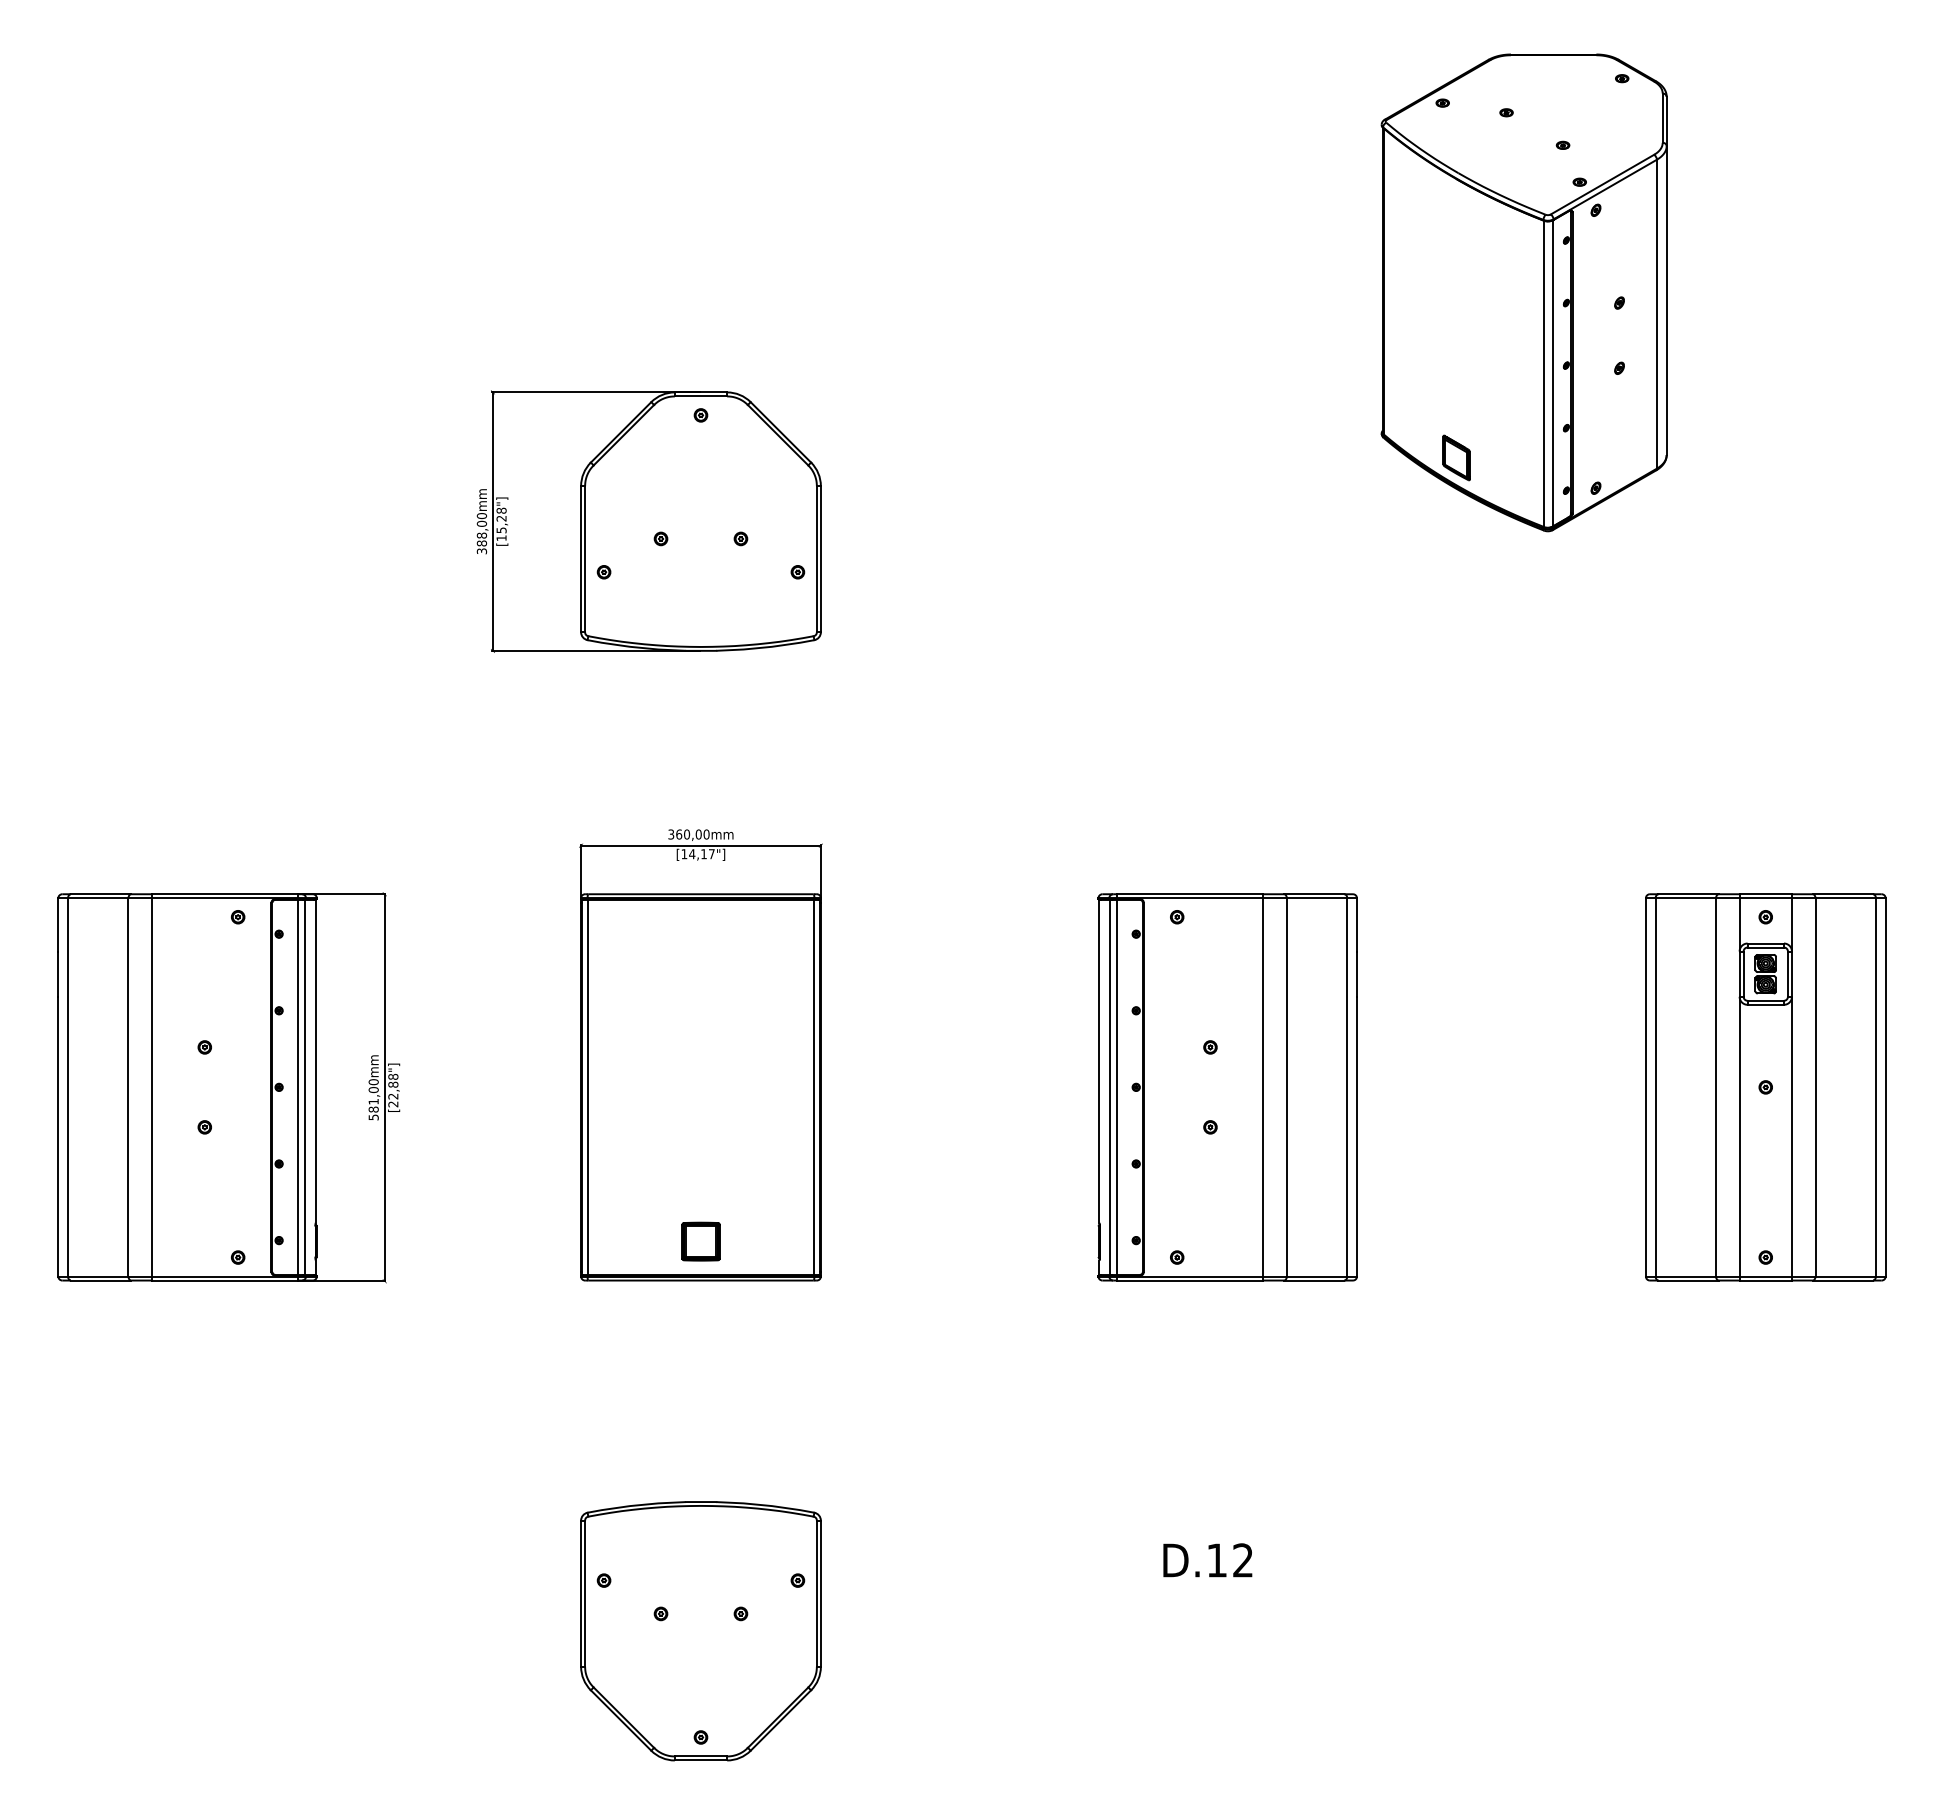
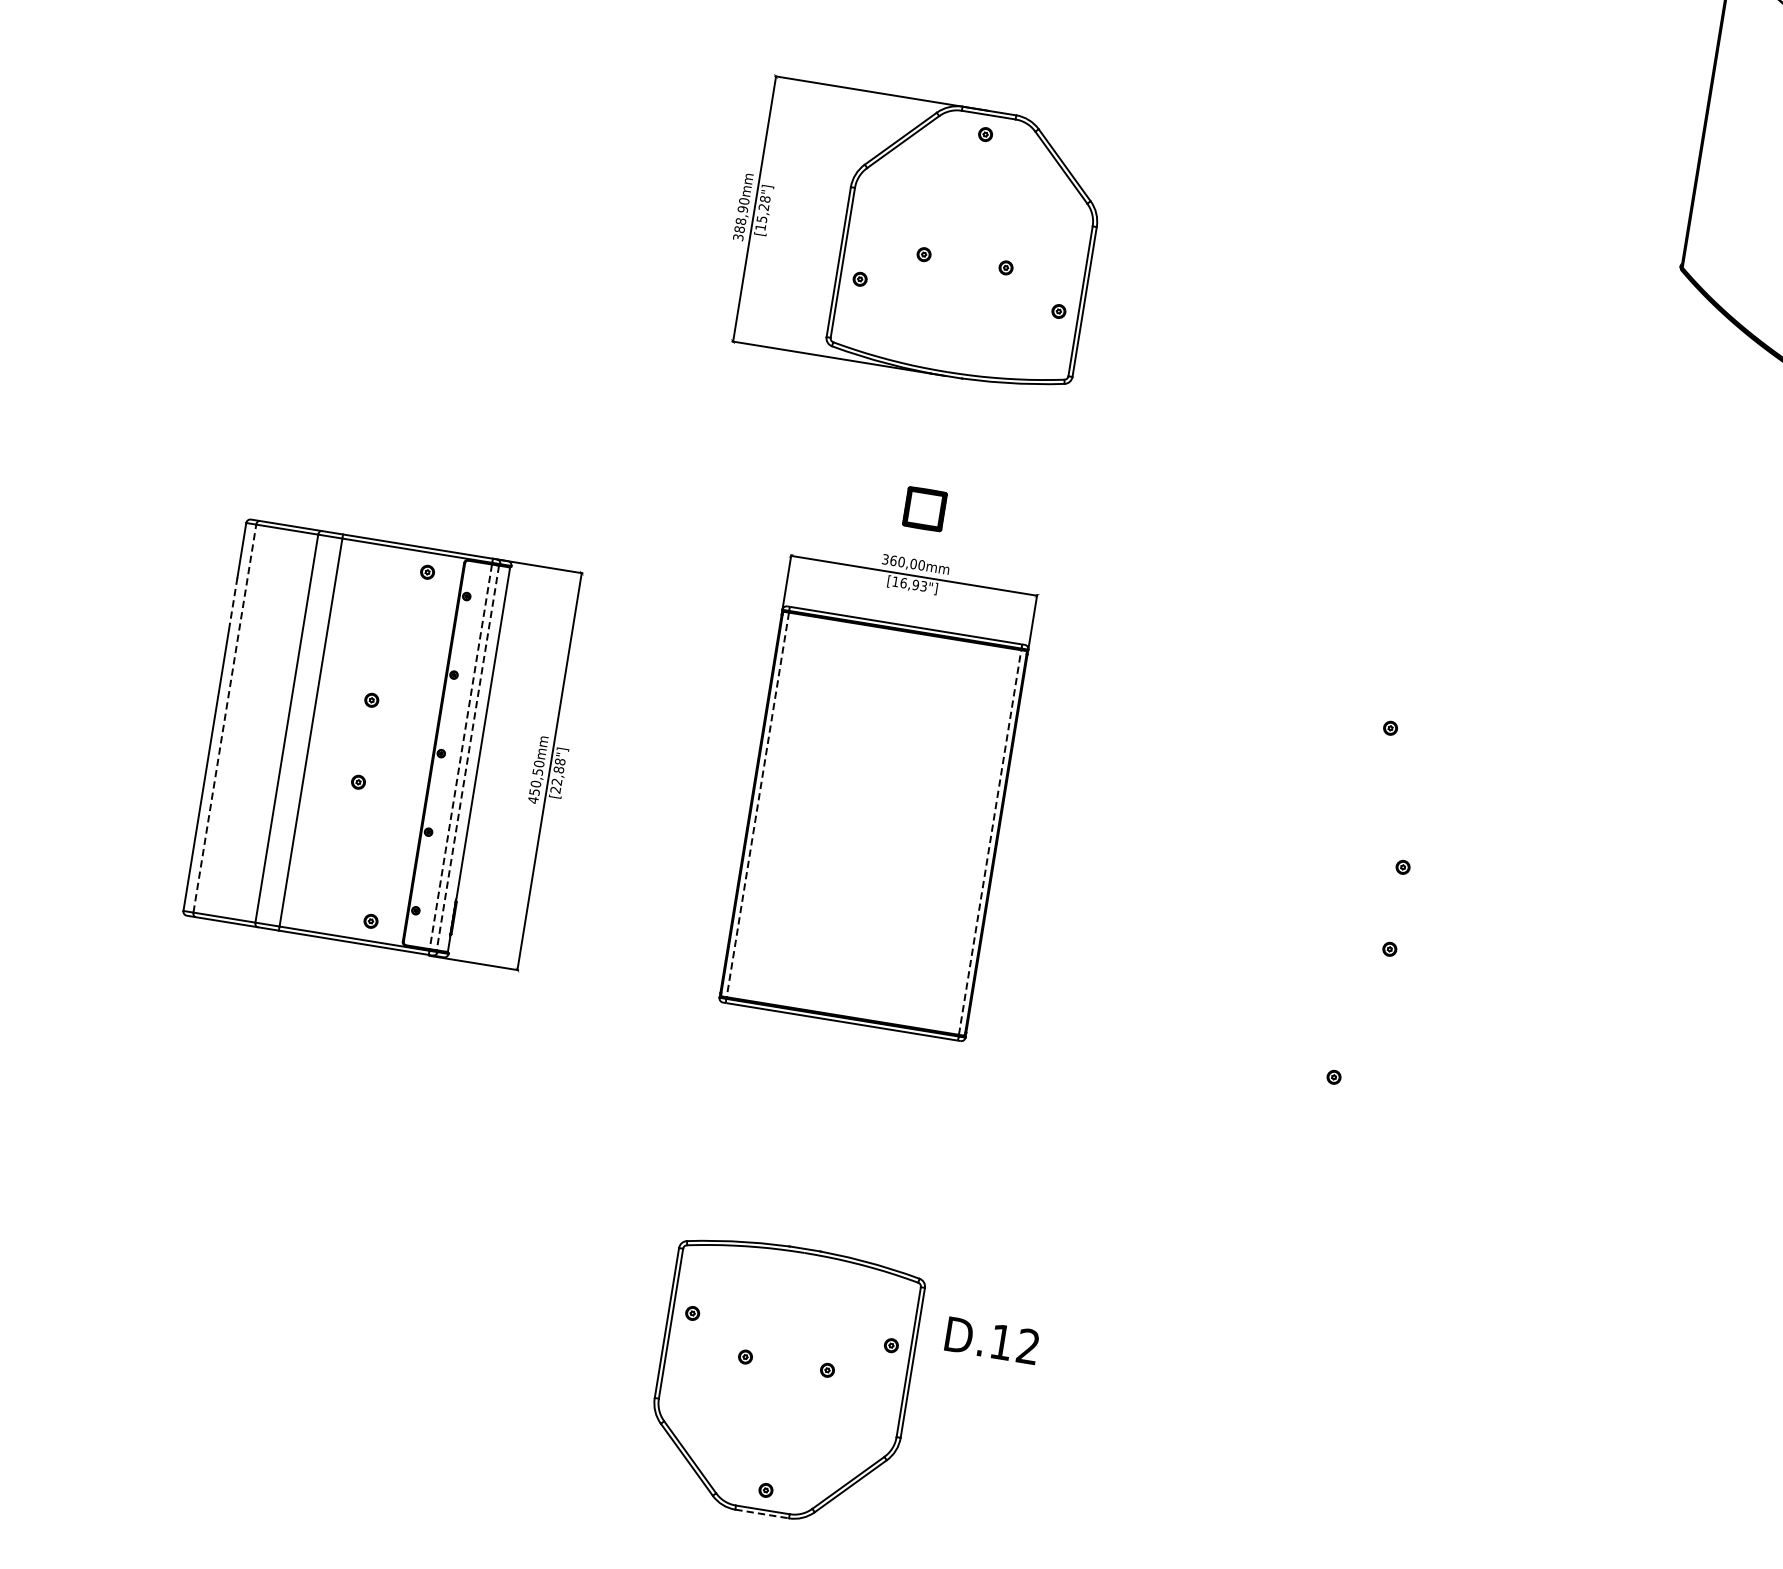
part: (1456, 457) -> (1753, 303), removed
text: (481, 523) -> (742, 208), 388,00mm -> 388,90mm
text: (701, 854) -> (913, 584), [14,17"] -> [16,93"]
line: (58, 974) -> (233, 601), solid -> dashed
line: (68, 1086) -> (225, 717), solid -> dashed
line: (814, 1086) -> (990, 841), solid -> dashed
line: (298, 1087) -> (461, 756), solid -> dashed
line: (305, 1087) -> (468, 758), solid -> dashed
line: (587, 1087) -> (757, 804), solid -> dashed
part: (1227, 1087) -> (1413, 911), removed
text: (373, 1103) -> (535, 785), 581,00mm -> 450,50mm
part: (700, 1241) -> (924, 508), moved
text: (1207, 1560) -> (991, 1340), moved
line: (701, 1760) -> (762, 1514), solid -> dashed

